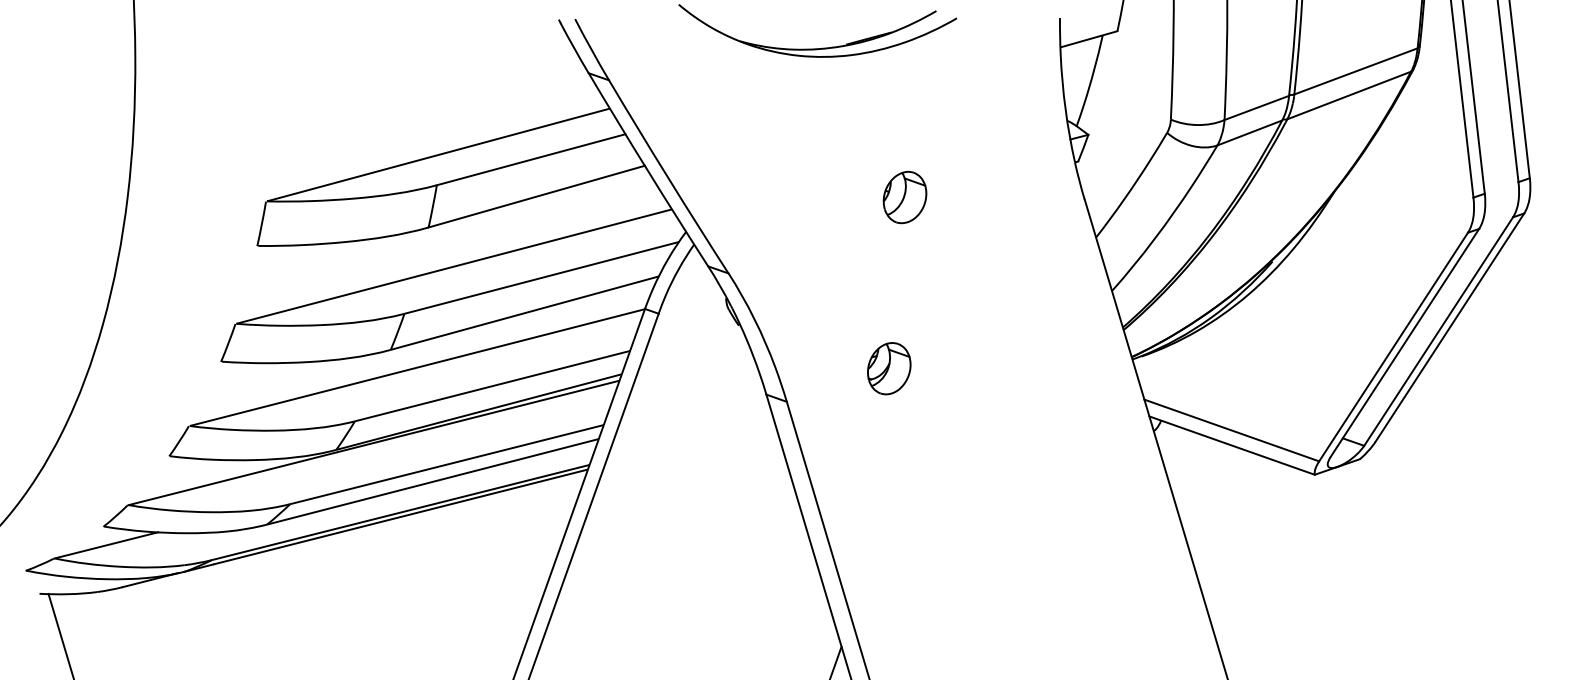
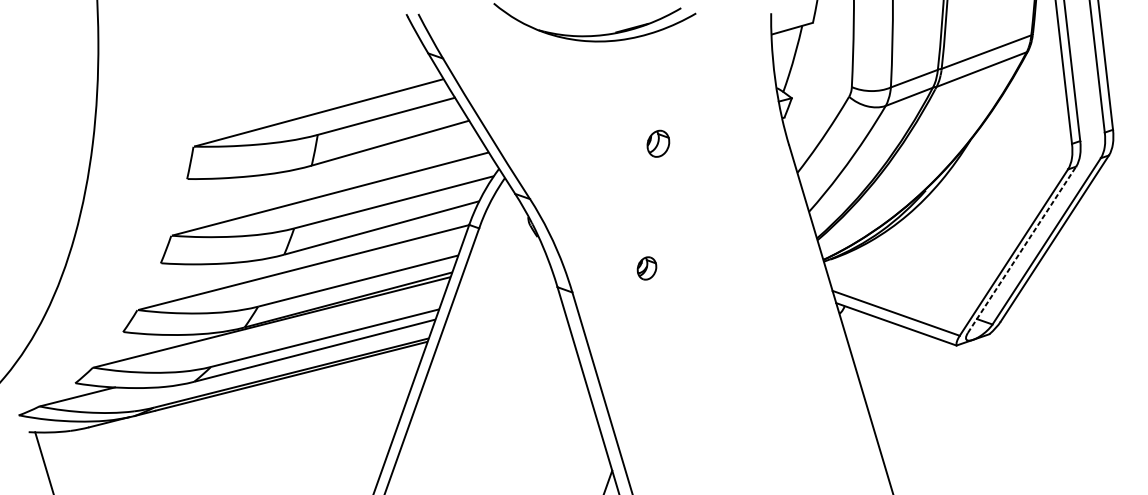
part: (904, 197) -> (658, 143), size x0.7
line: (1405, 342) -> (1022, 249), solid -> dashed
part: (889, 368) -> (647, 268), size x0.6

